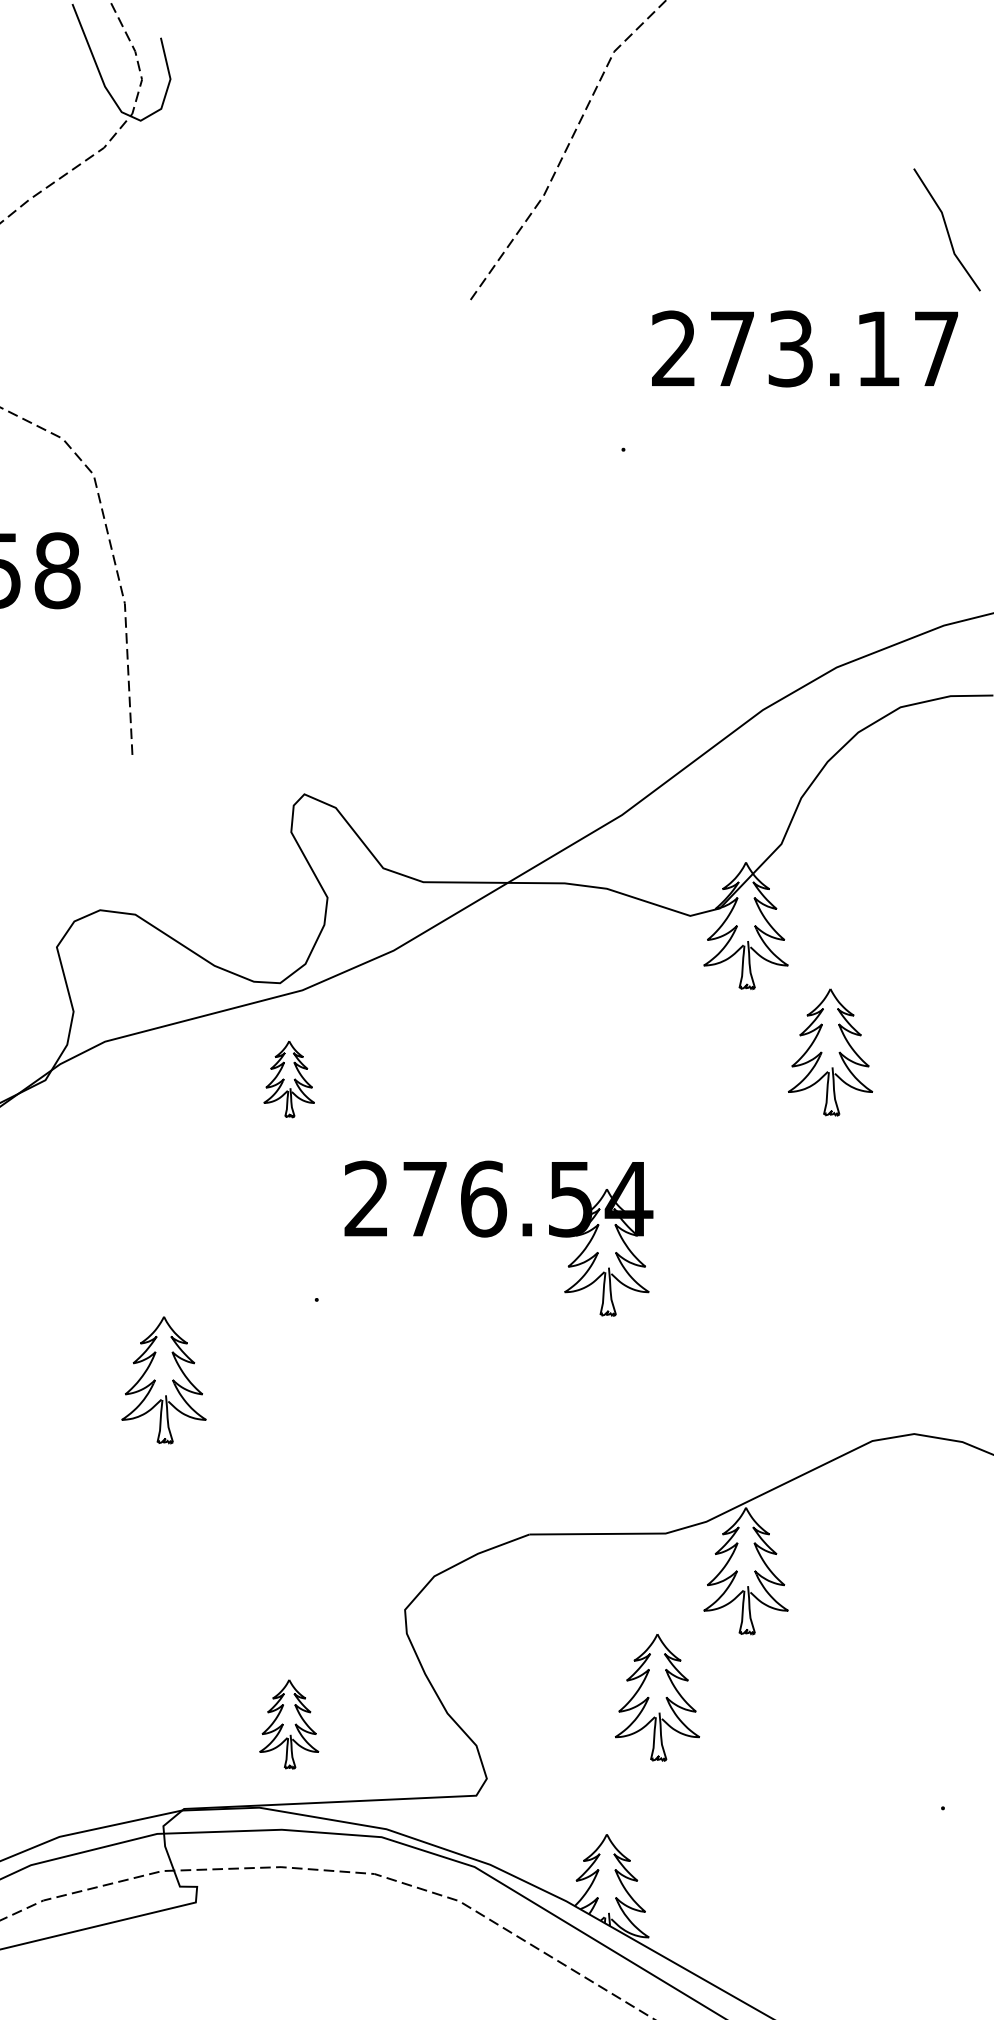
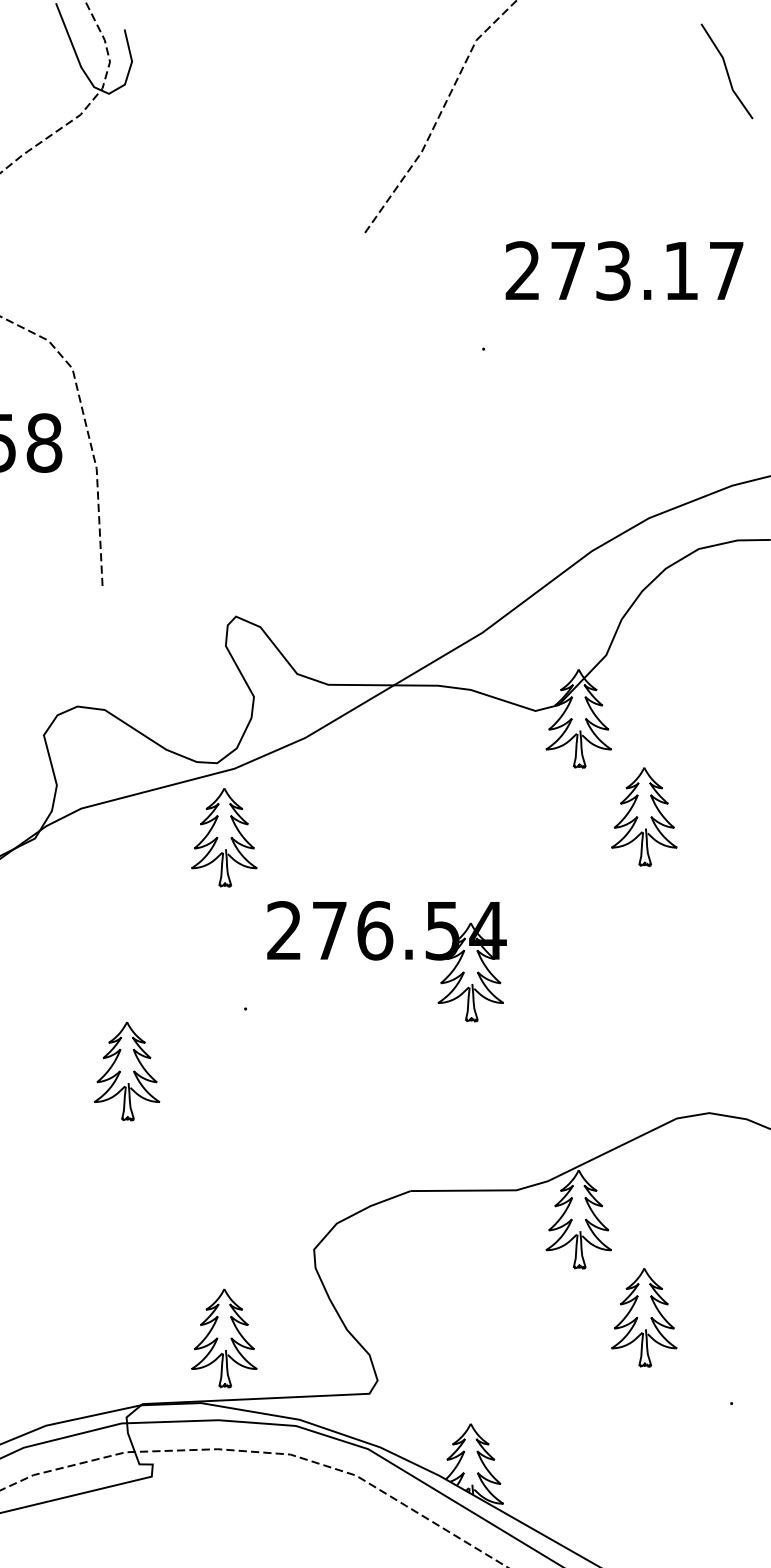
line: (946, 229) -> (726, 71), moved
part: (288, 1079) -> (223, 837), size x1.67
part: (657, 1697) -> (644, 1317), moved
part: (288, 1724) -> (223, 1338), size x1.43

